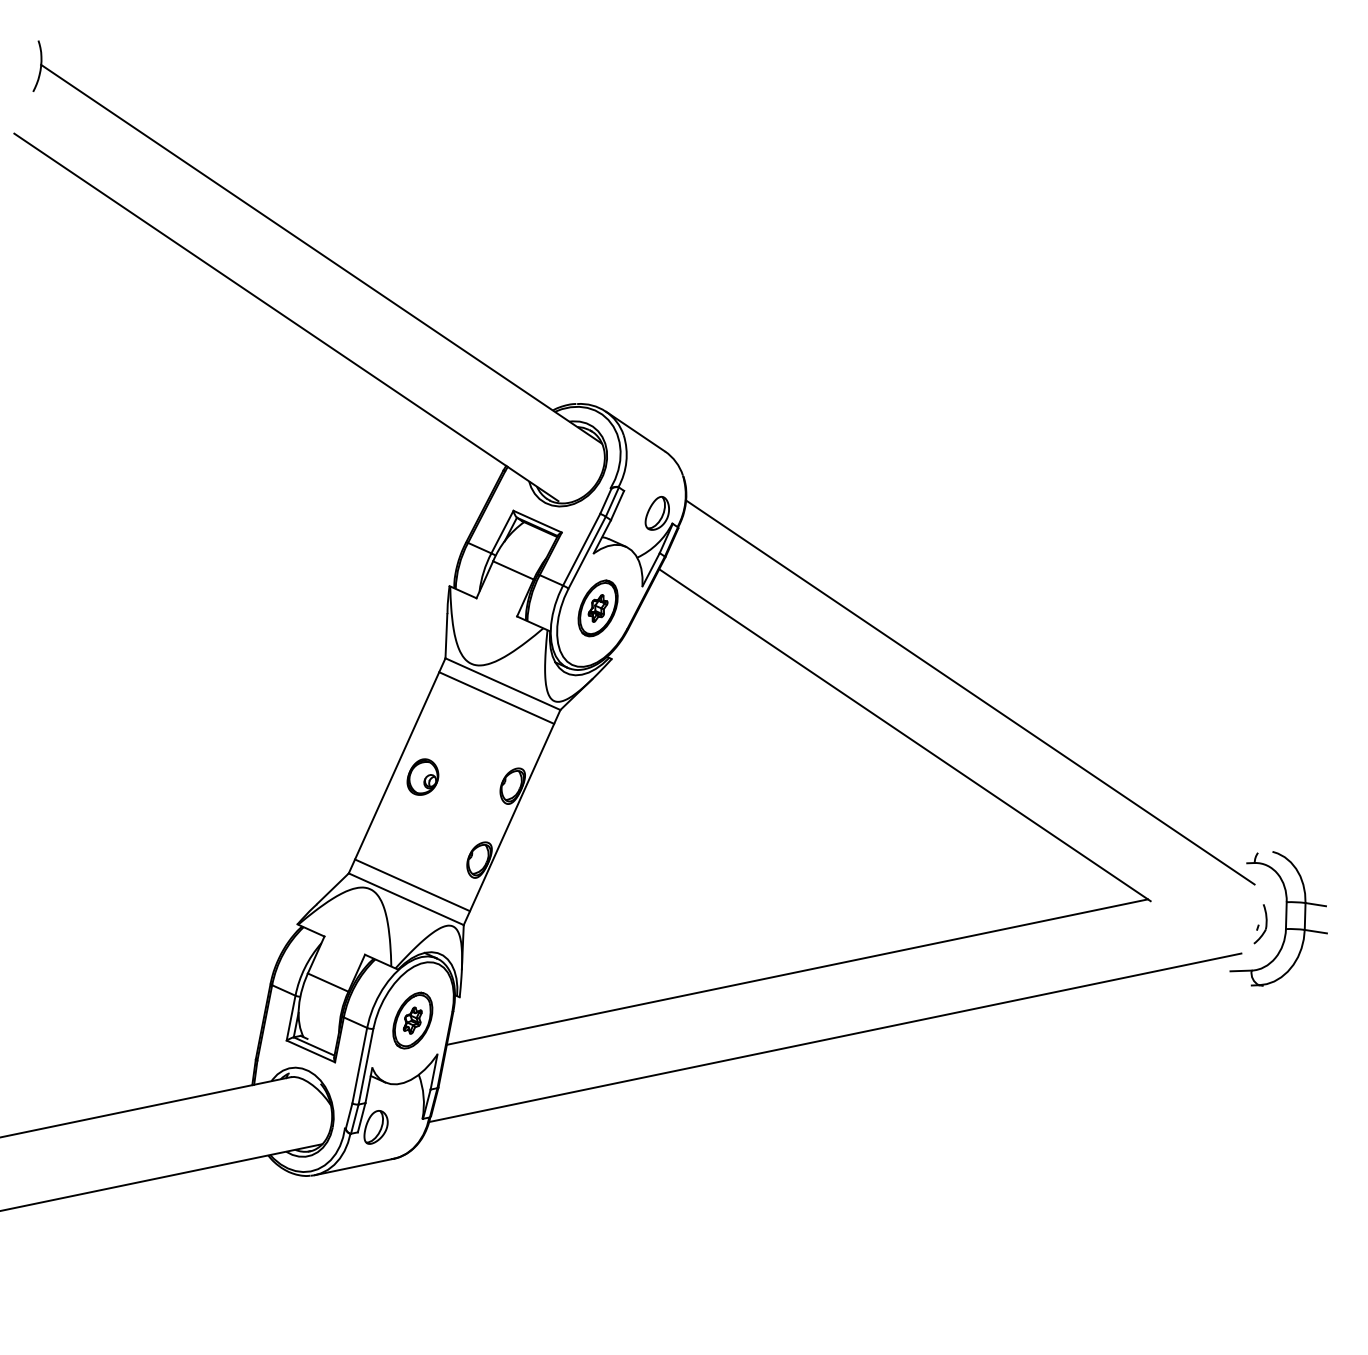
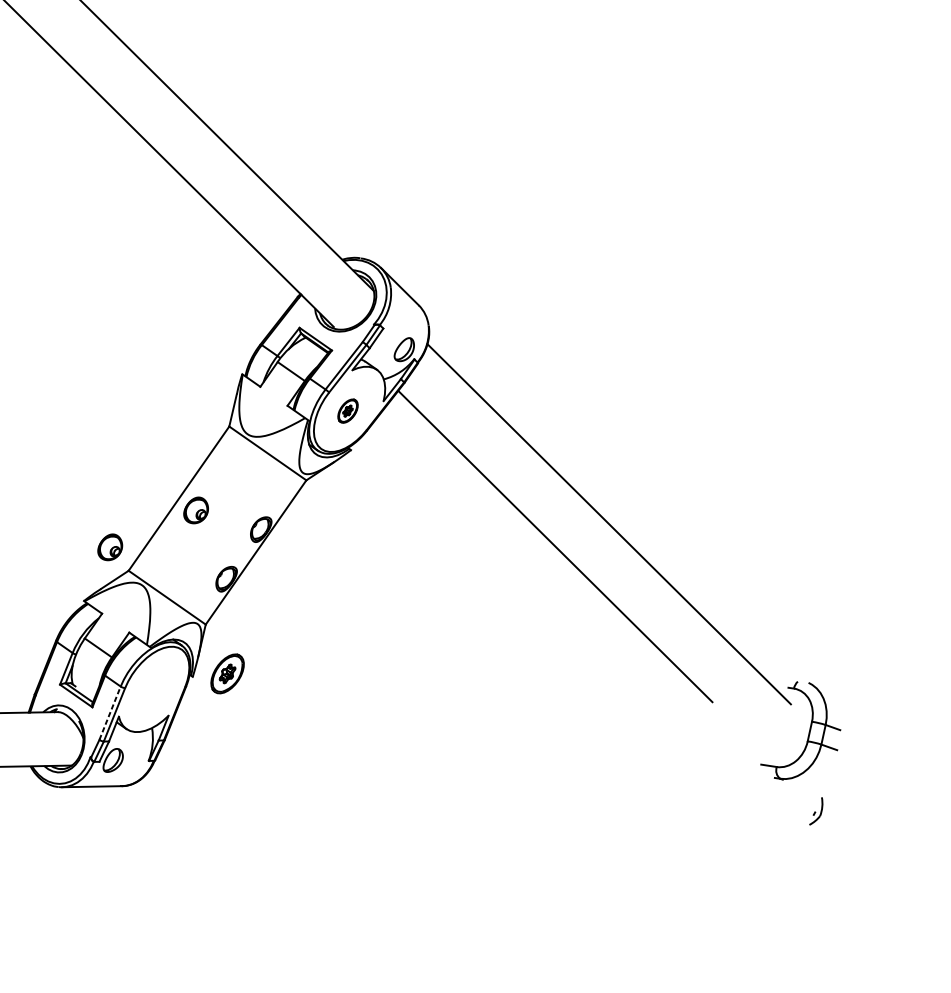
part: (597, 608) -> (347, 411), size x0.6
line: (496, 697) -> (261, 462), removed
part: (318, 846) -> (110, 546), added
line: (412, 885) -> (173, 588), removed
part: (1260, 924) -> (816, 811), moved
line: (796, 971) -> (443, 704), removed
part: (412, 1020) -> (227, 673), moved
line: (834, 1037) -> (461, 758), removed
line: (359, 1065) -> (109, 713), solid -> dashed

